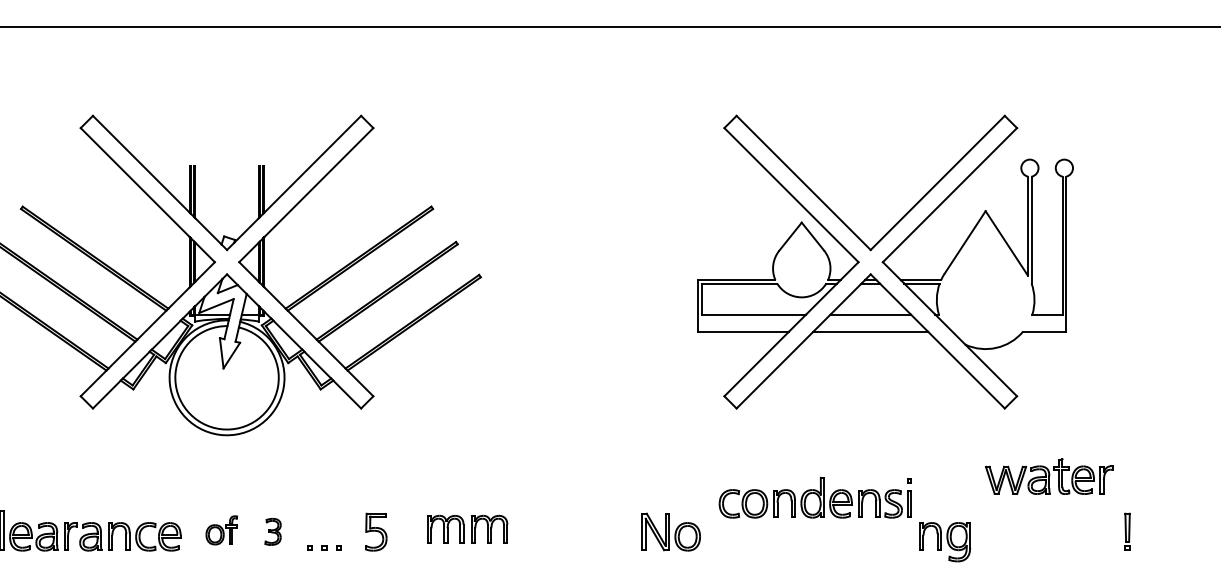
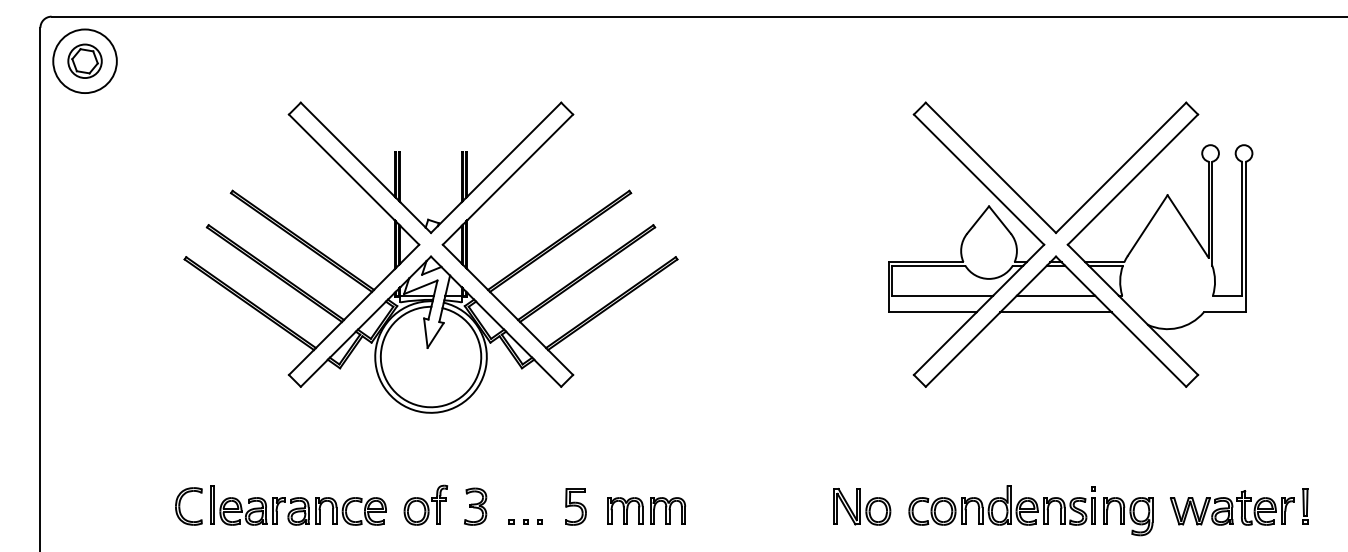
part: (1049, 476) -> (1232, 507), moved
part: (814, 497) -> (1001, 505), moved
part: (467, 528) -> (646, 510), moved
part: (221, 529) -> (425, 504), size x1.43
part: (272, 531) -> (475, 506), size x1.43

